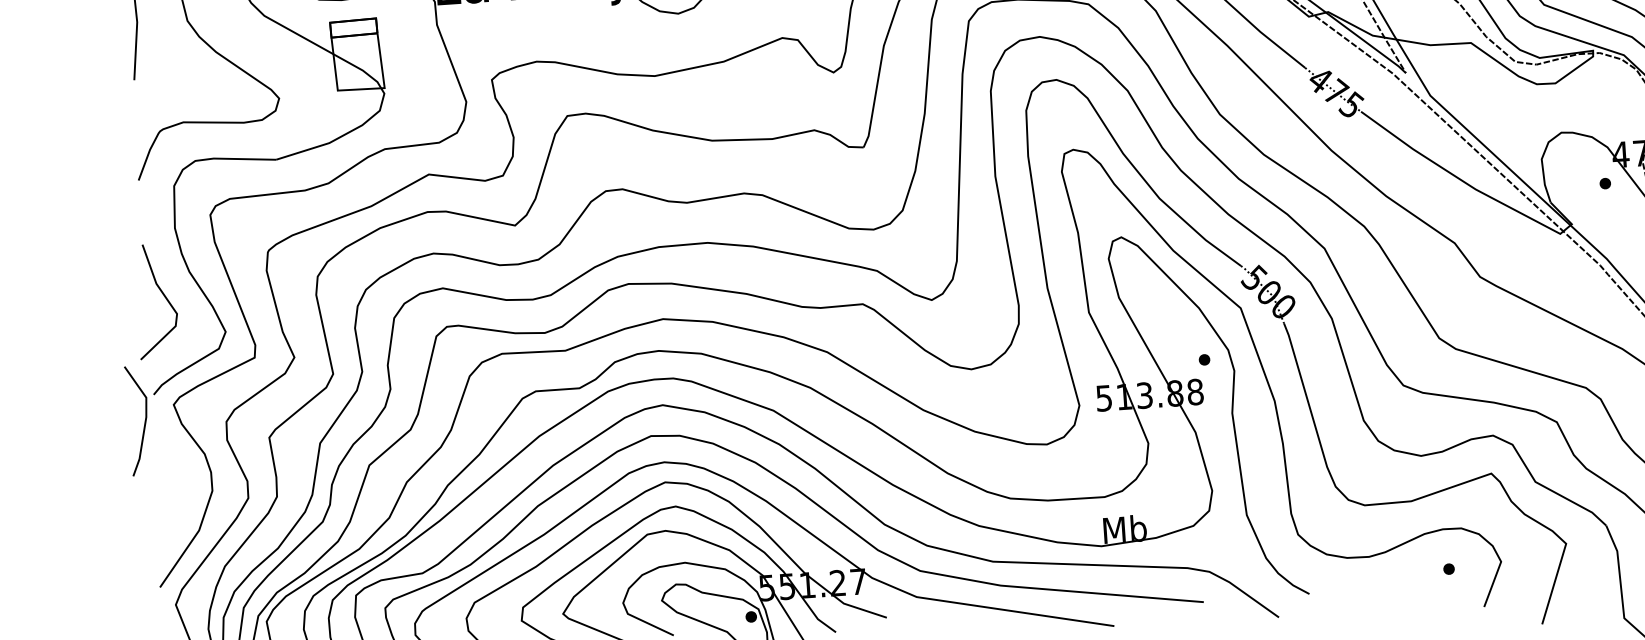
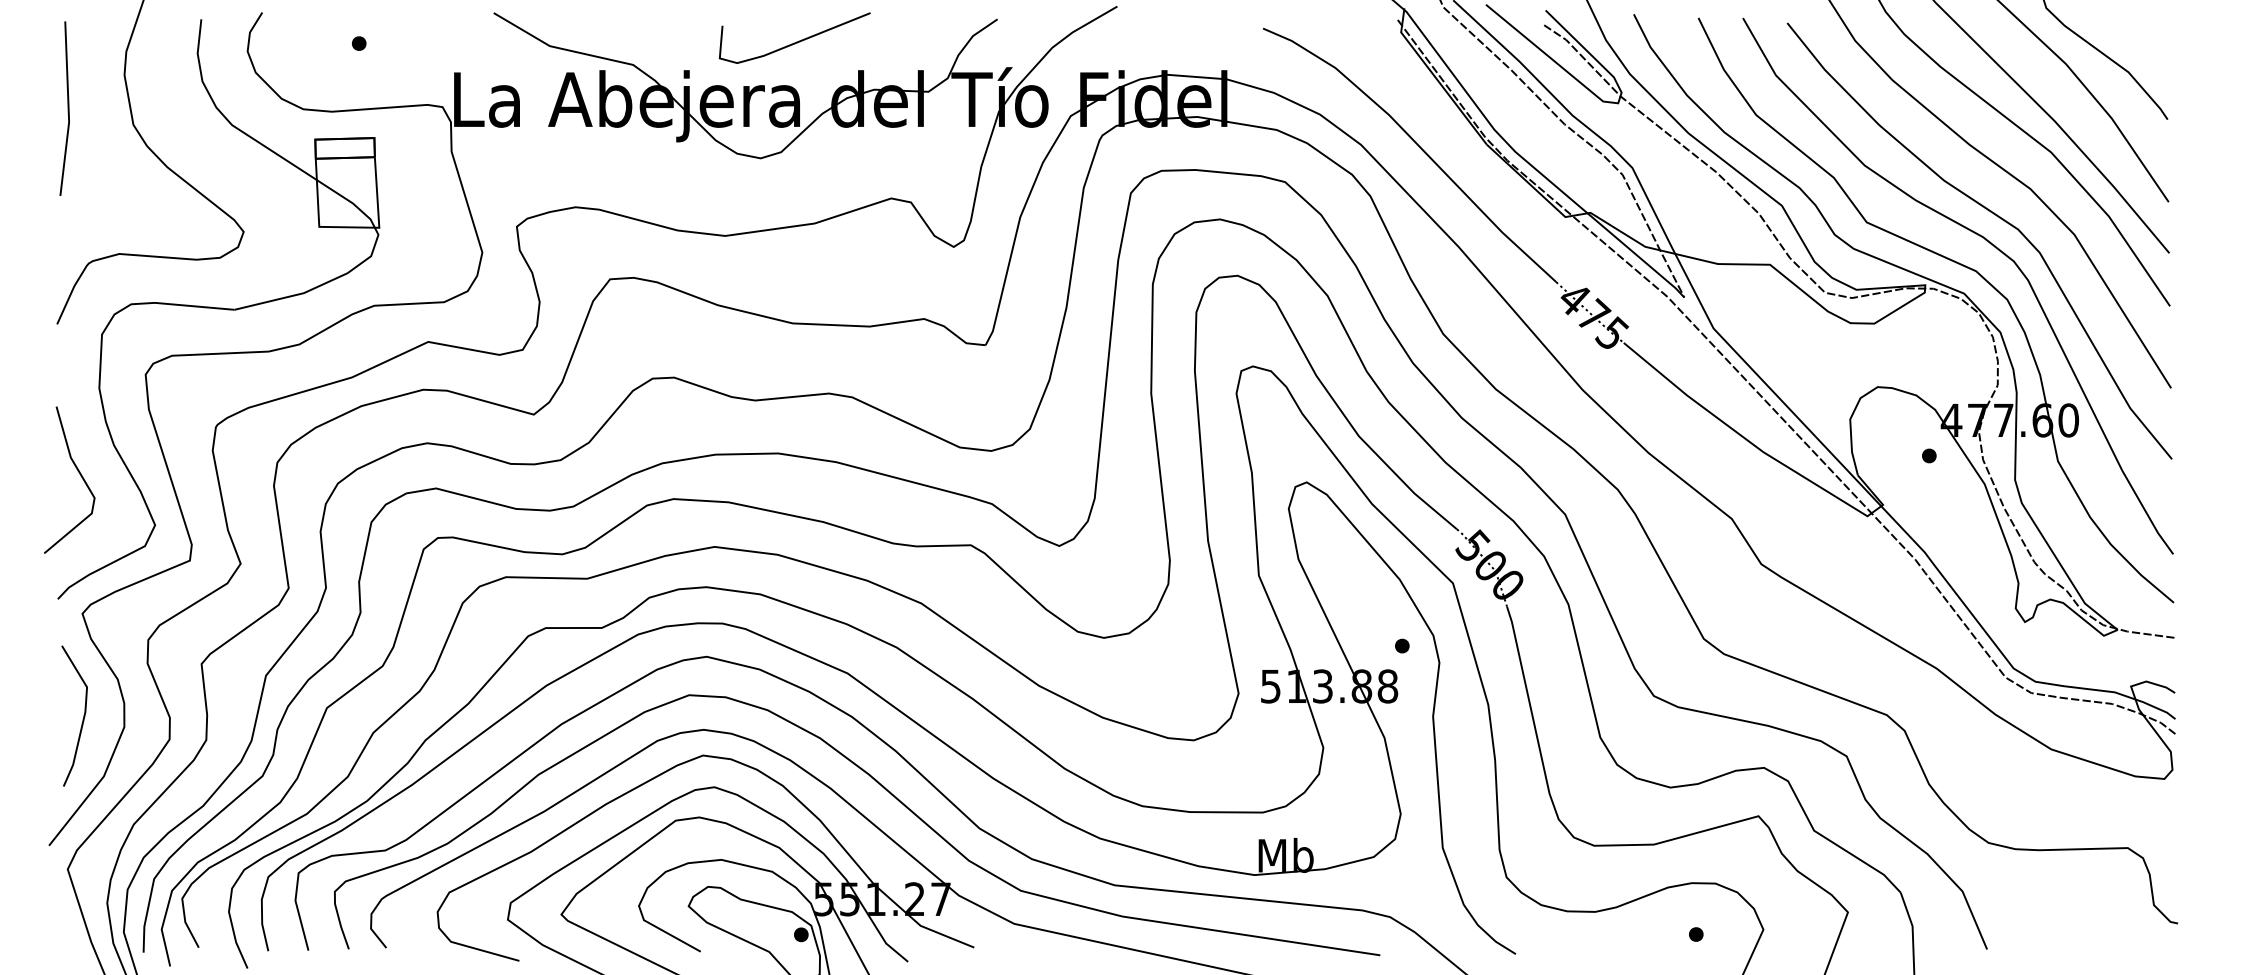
line: (144, 423) -> (82, 719), moved

